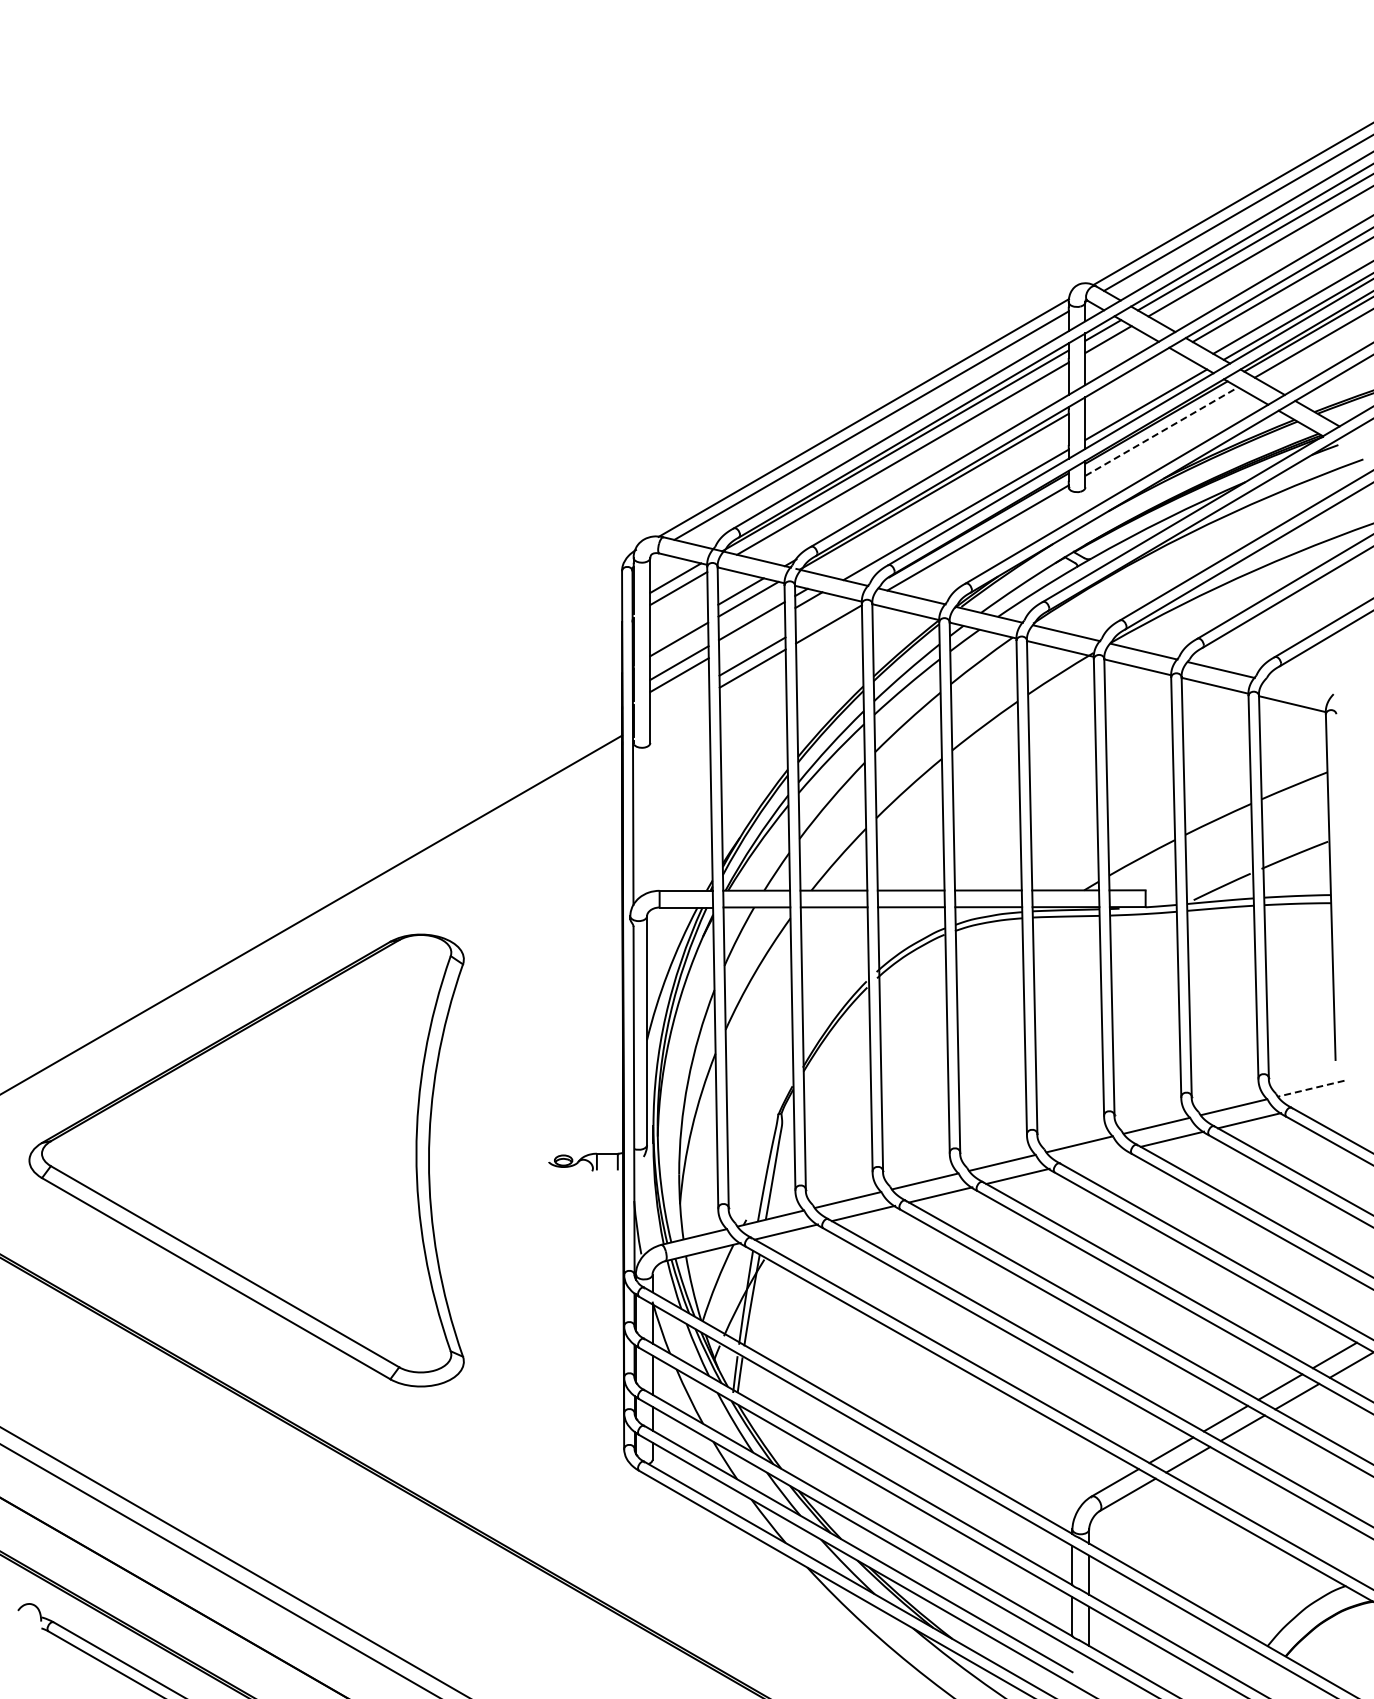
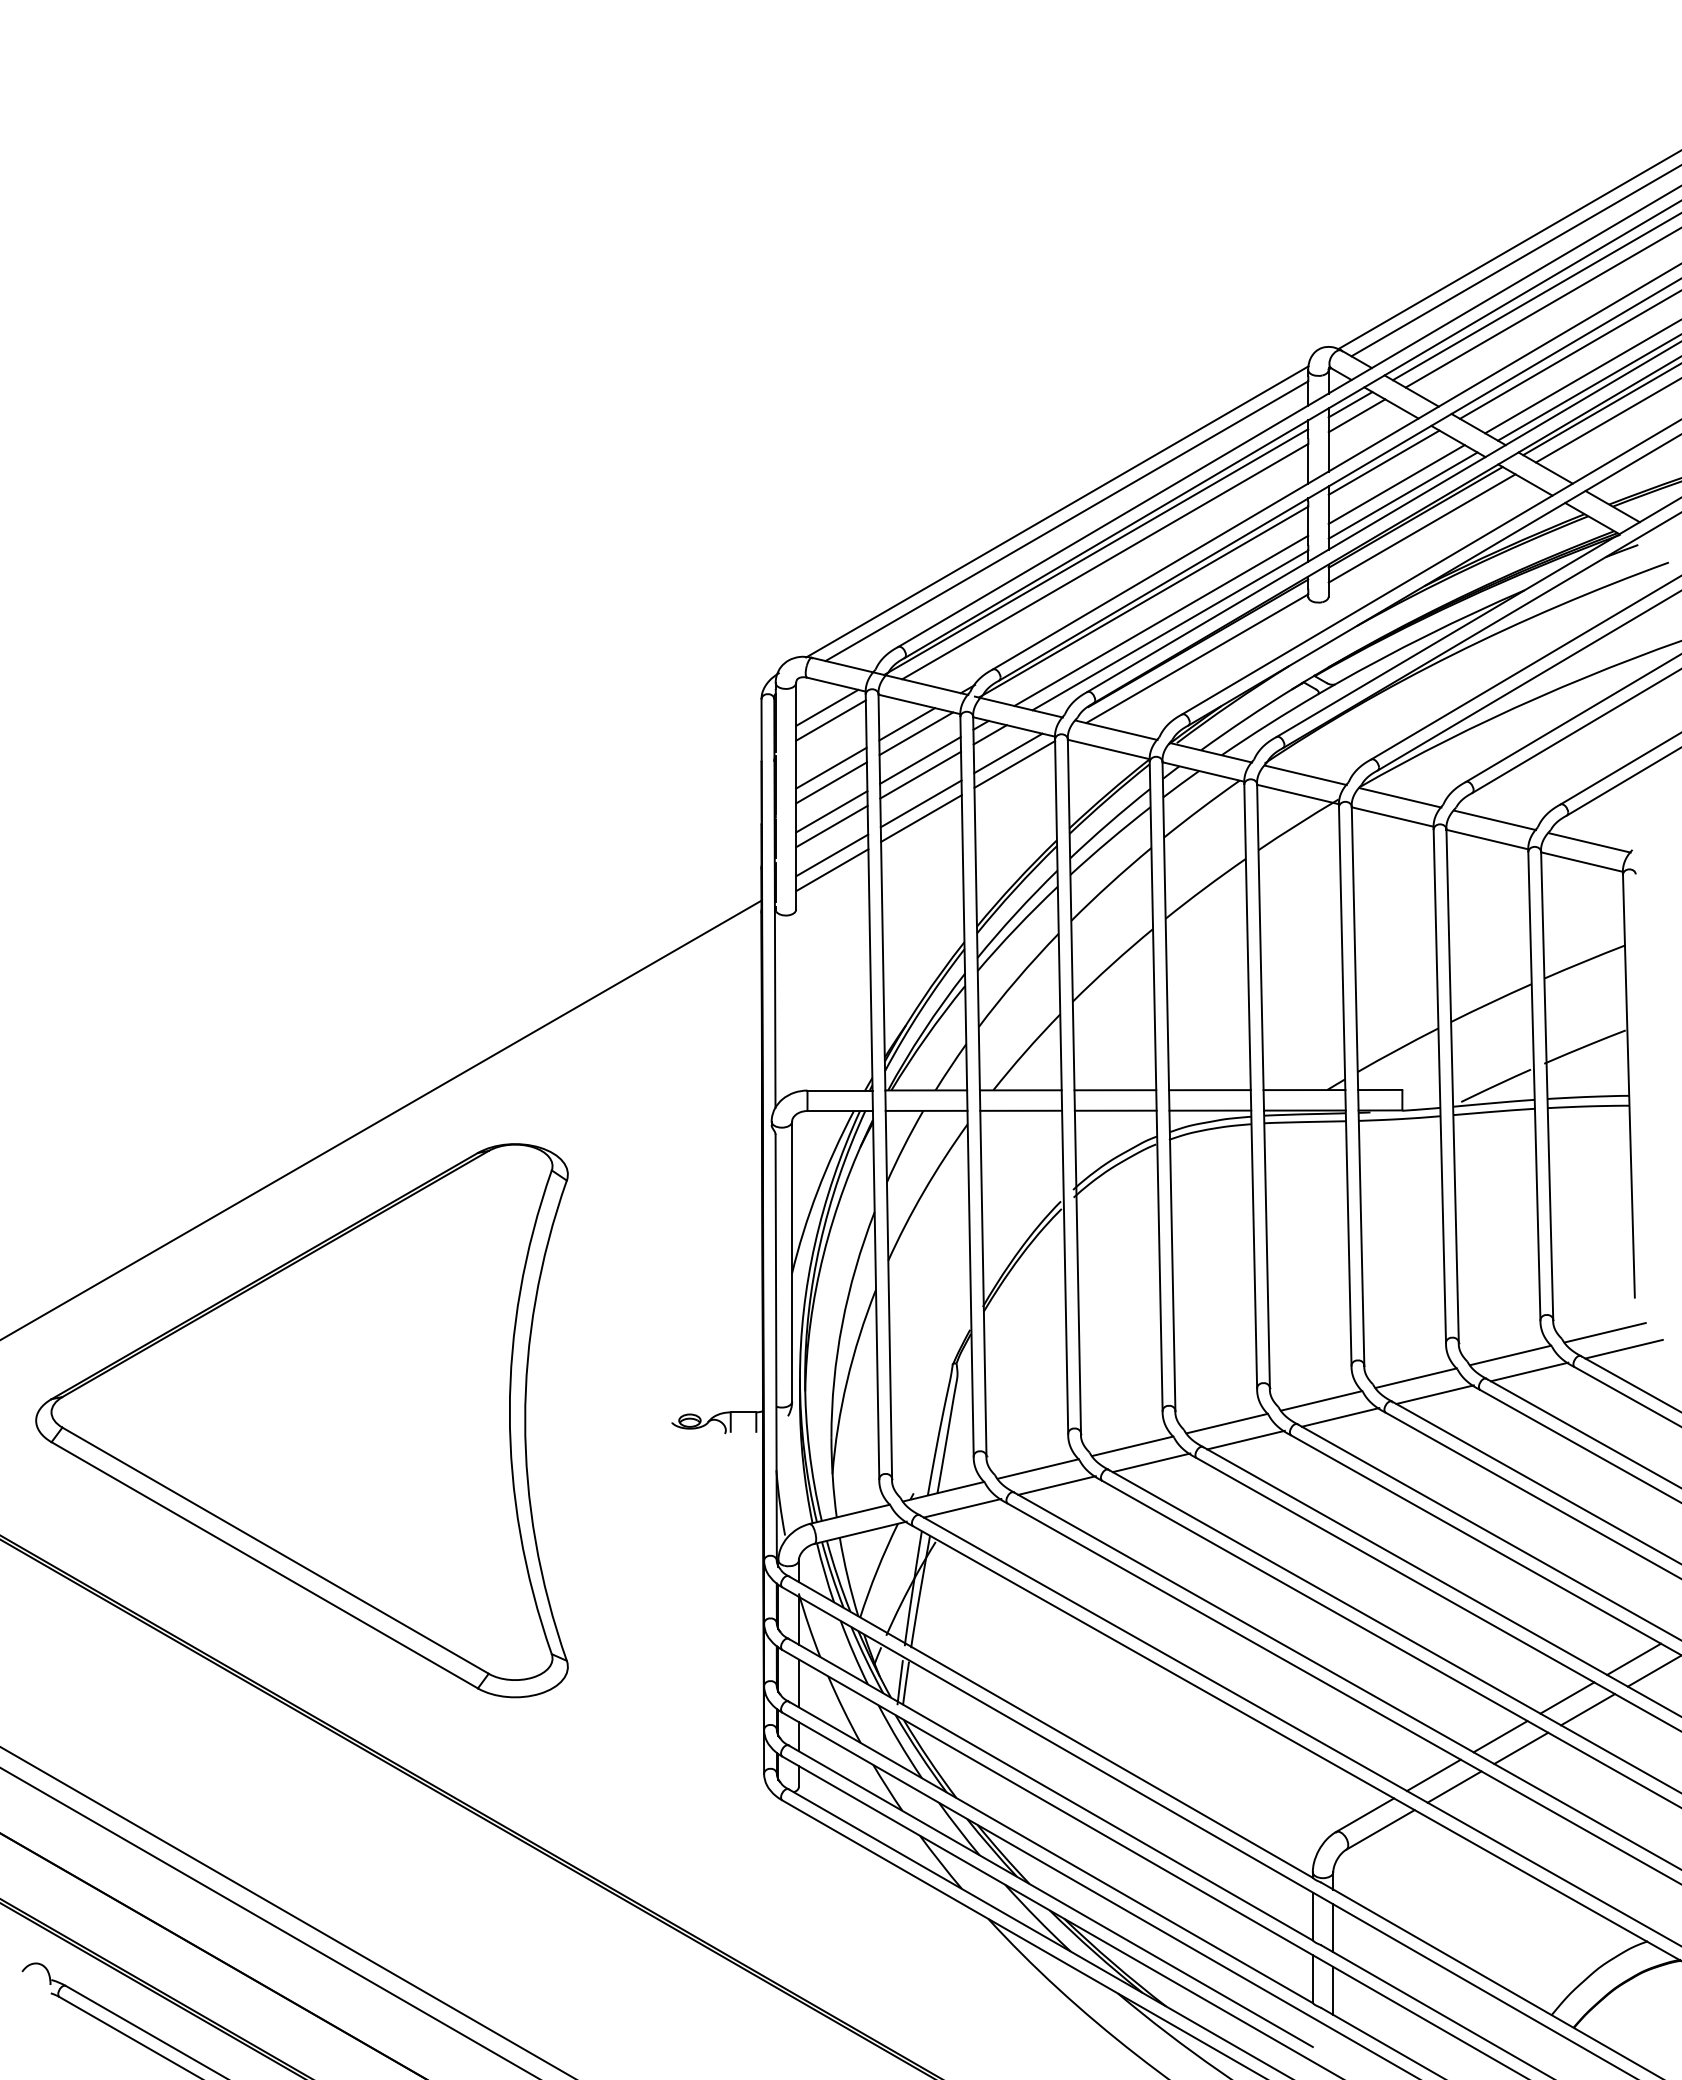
line: (1130, 377) -> (1383, 462), added
line: (1140, 395) -> (1396, 484), added
line: (1162, 431) -> (1423, 528), dashed -> solid
line: (948, 506) -> (1161, 620), added
line: (823, 615) -> (1008, 753), added
line: (678, 627) -> (830, 768), added
line: (752, 633) -> (921, 775), added
line: (1298, 688) -> (1589, 842), added
line: (679, 698) -> (831, 855), added
line: (679, 710) -> (831, 869), added
line: (1310, 1088) -> (1604, 1332), dashed -> solid
line: (1326, 1101) -> (1623, 1348), added
line: (1094, 1157) -> (1339, 1416), added

